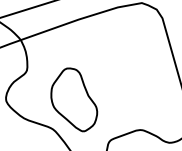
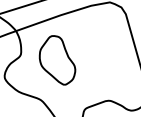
part: (74, 100) -> (57, 60), moved

